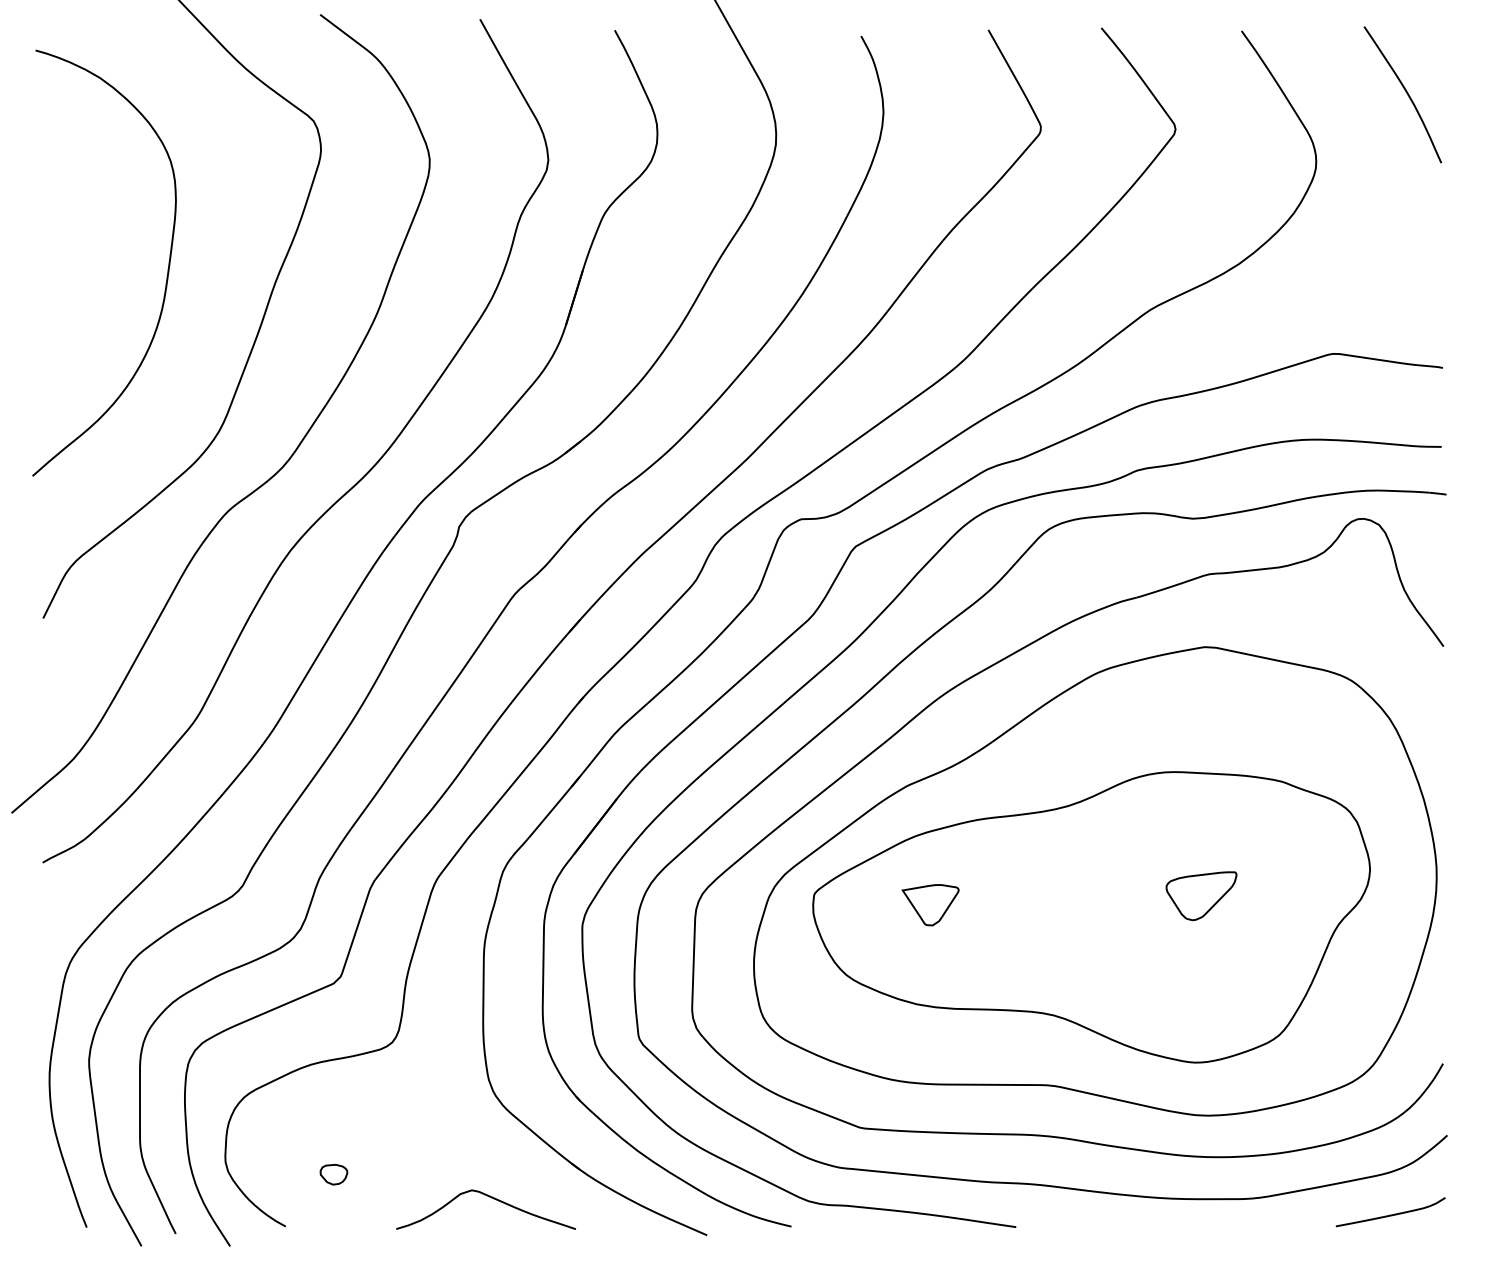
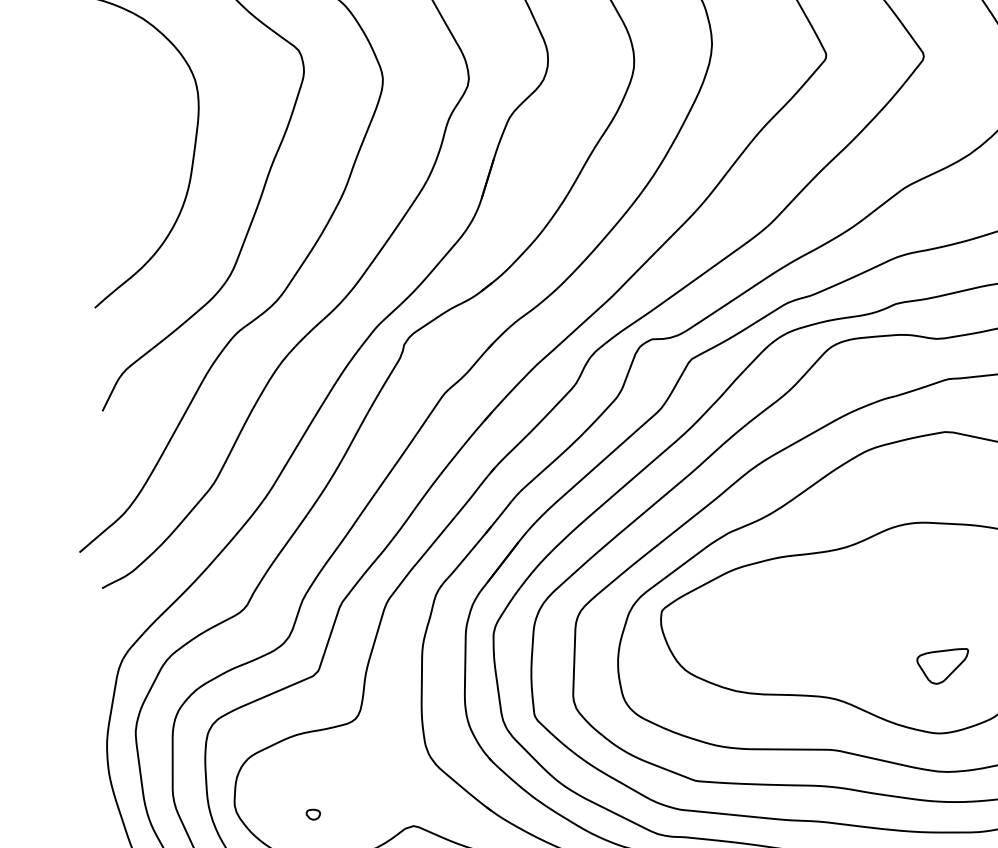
part: (1201, 896) -> (942, 666), moved
part: (930, 905) -> (746, 619), removed
part: (333, 1174) -> (313, 814), size x0.7

